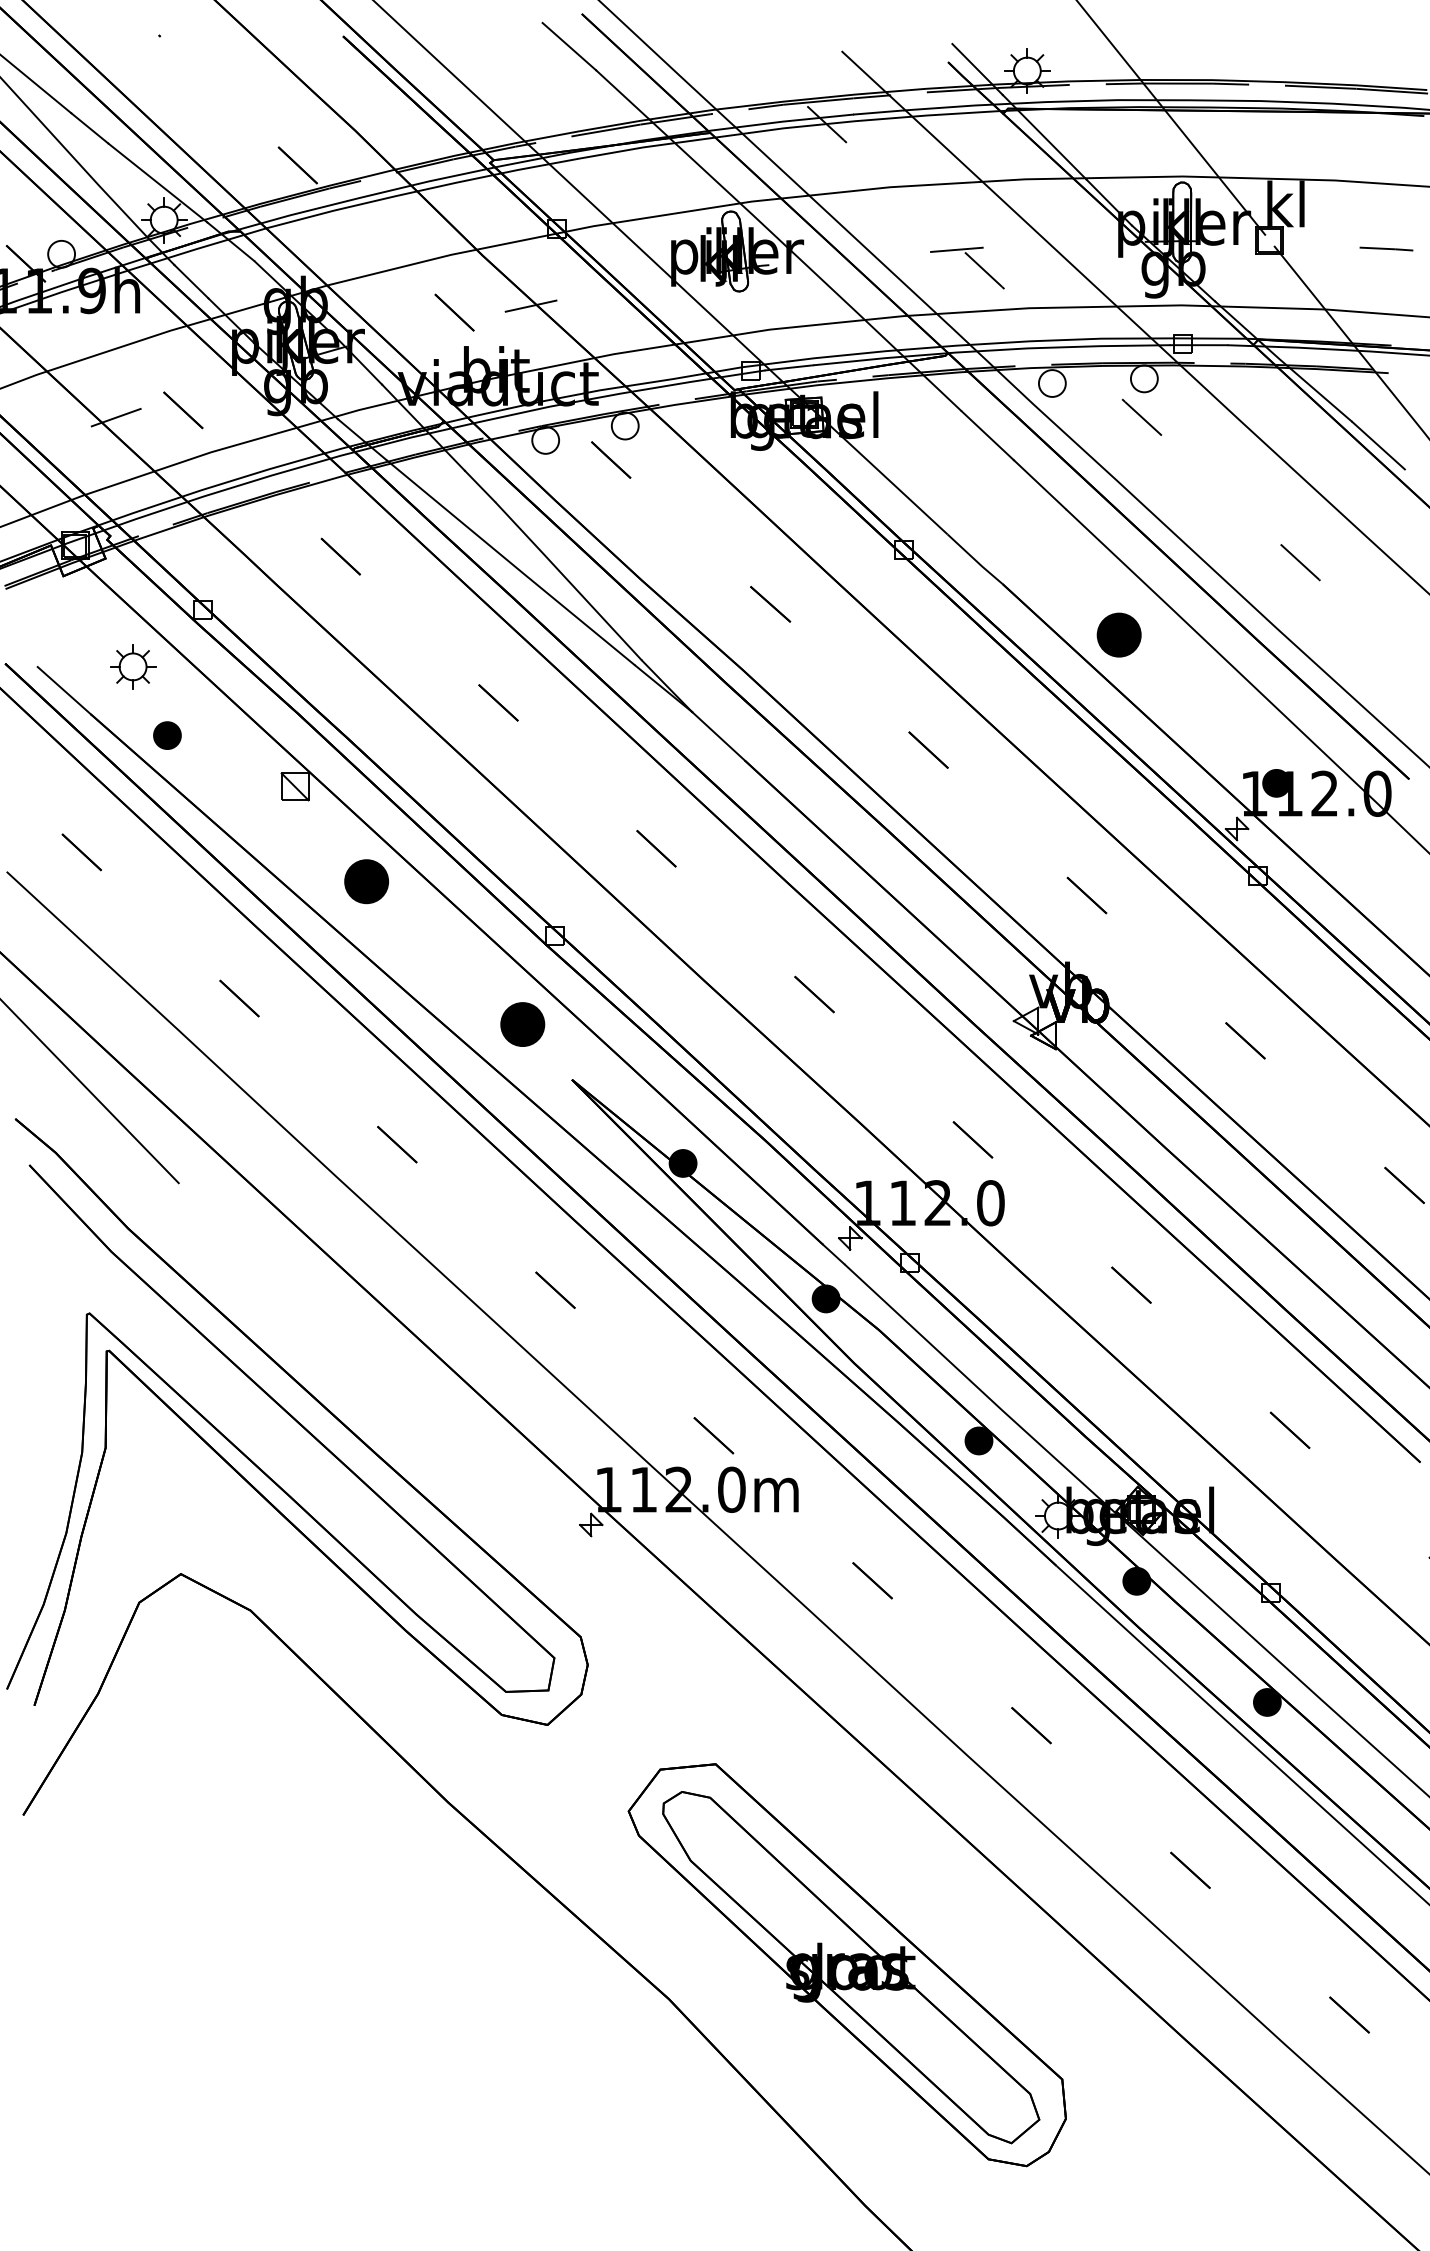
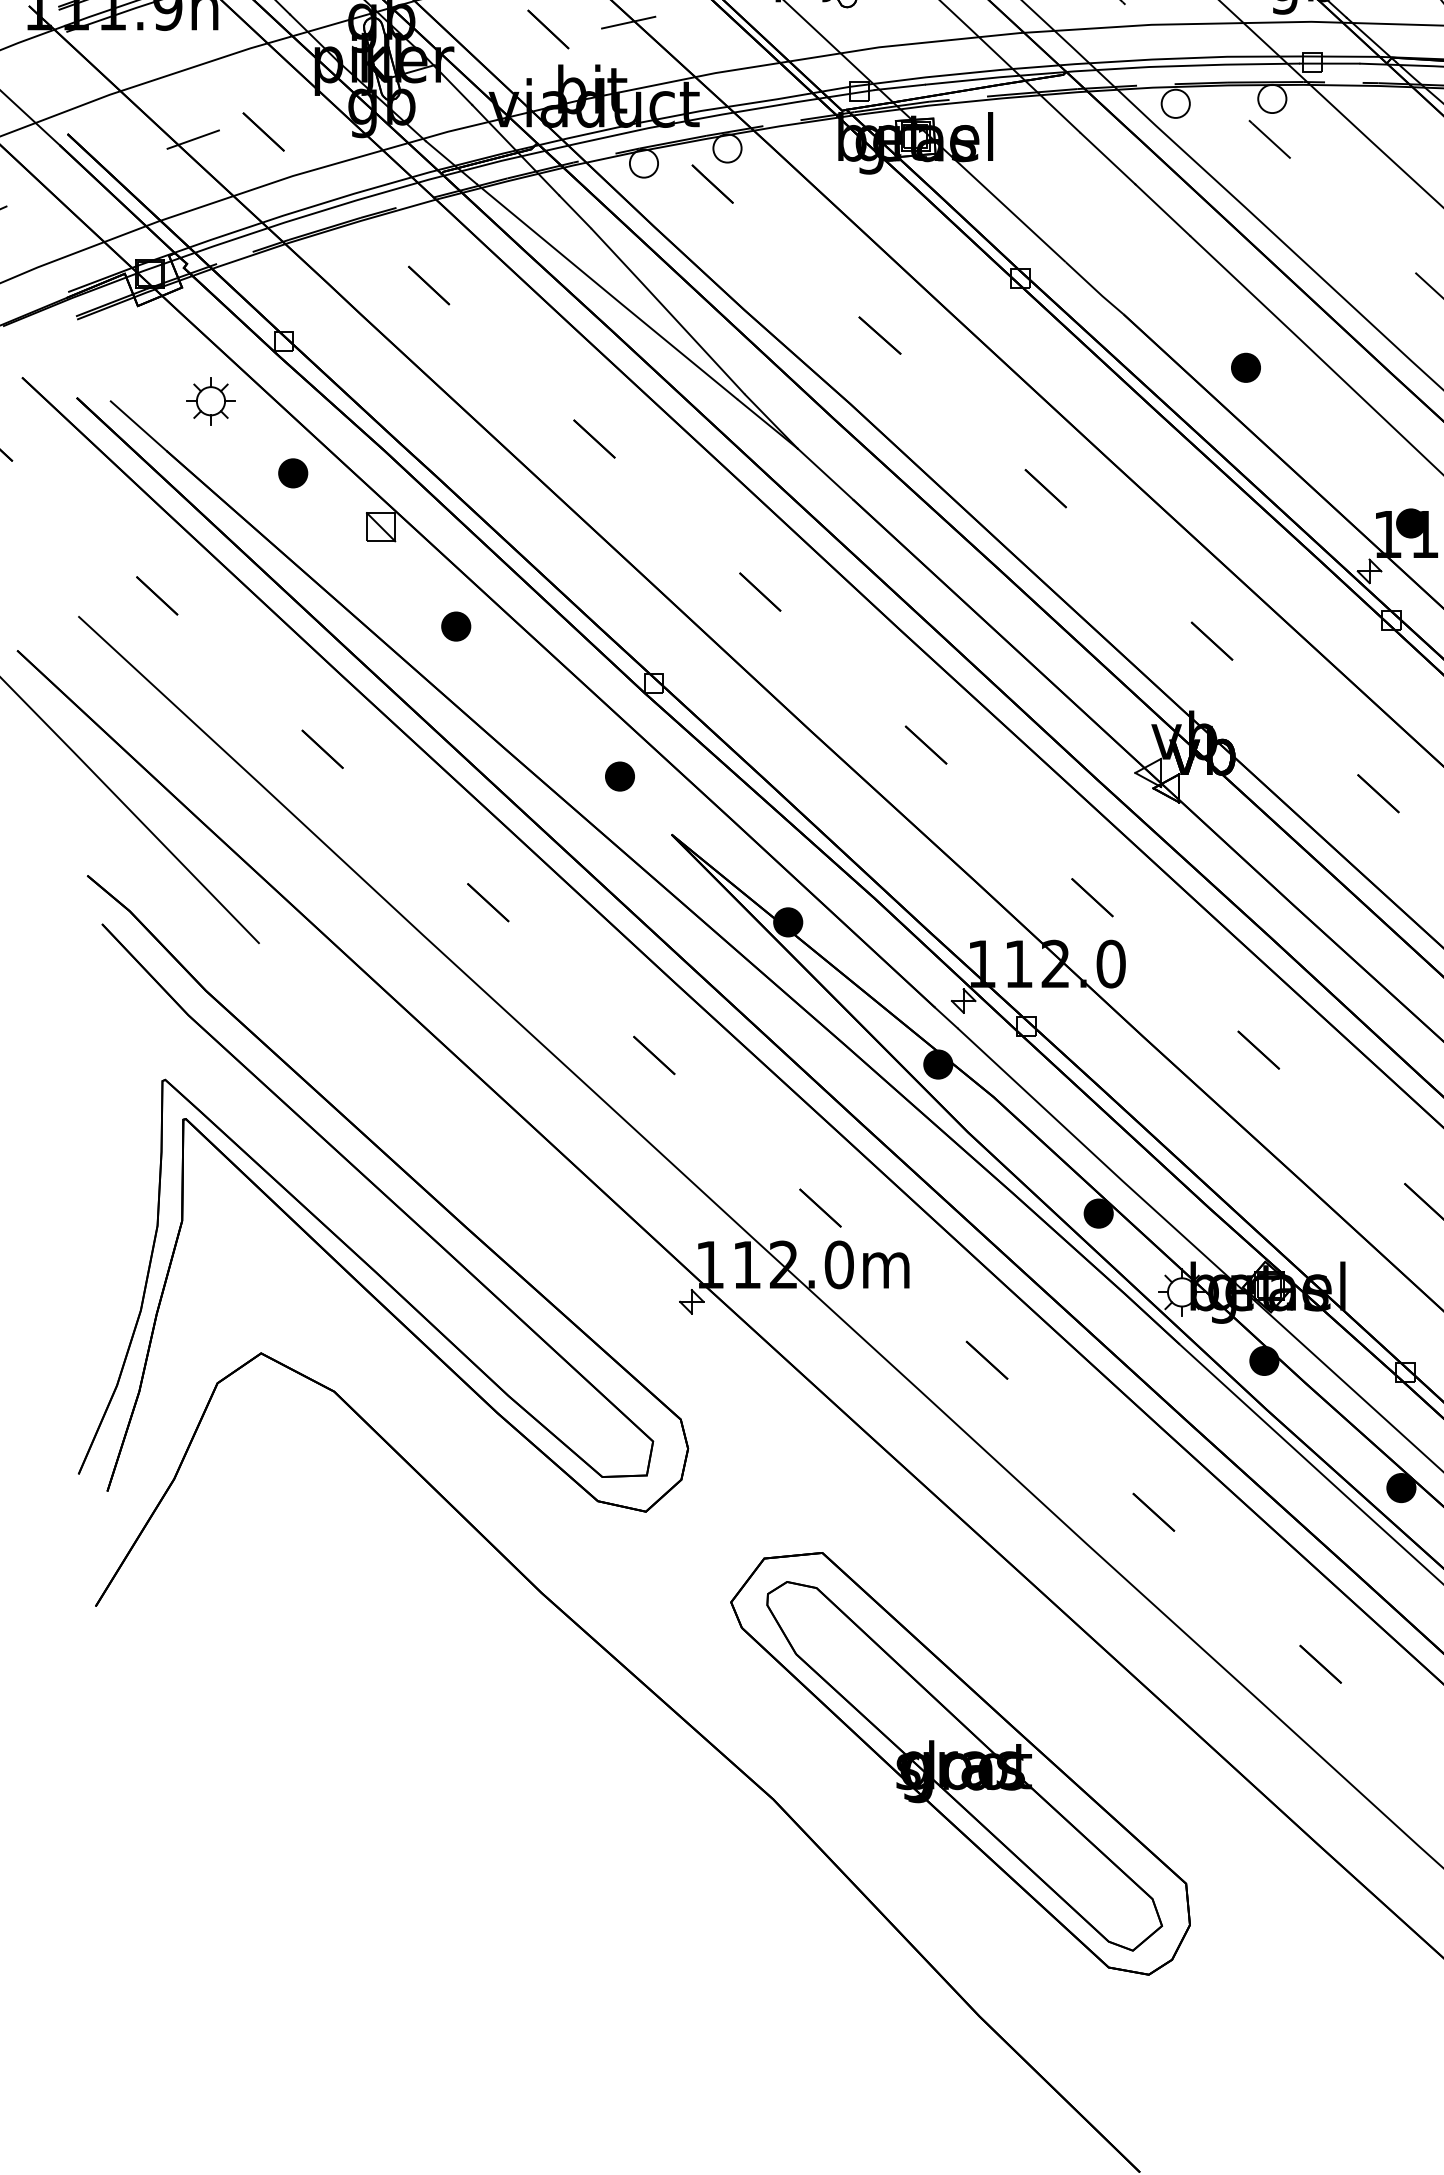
part: (1119, 634) -> (1246, 367), size x0.62
part: (167, 735) -> (293, 473), moved
part: (366, 881) -> (455, 626), size x0.62
part: (522, 1024) -> (619, 776), size x0.62

